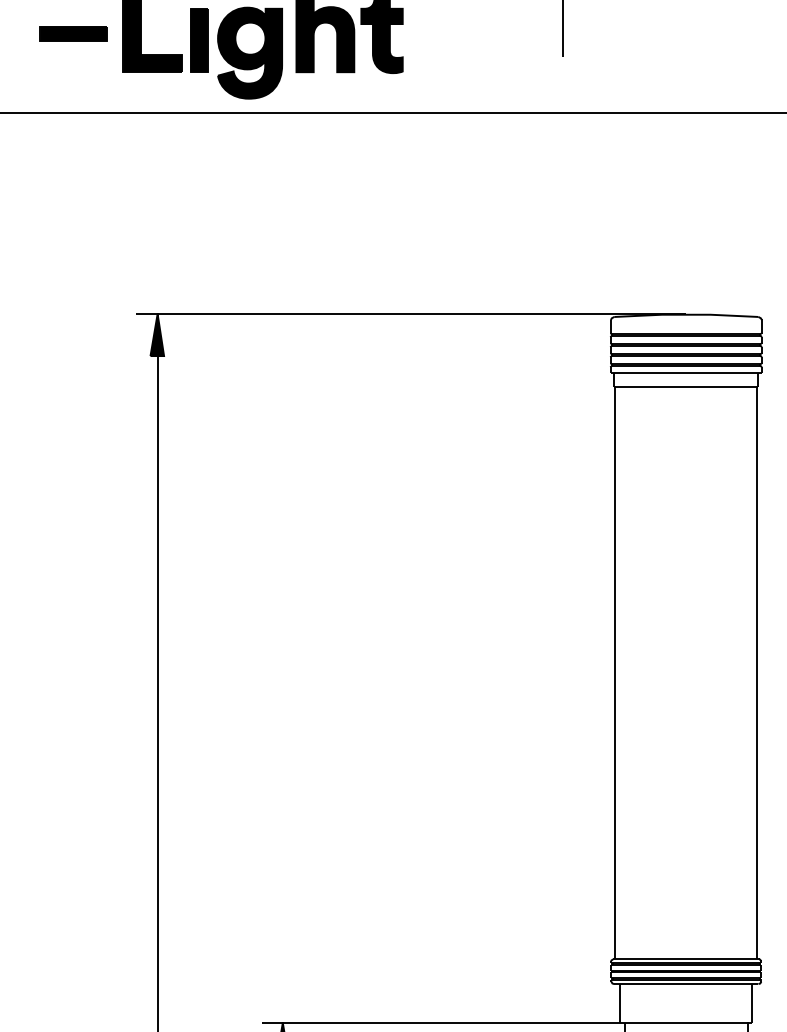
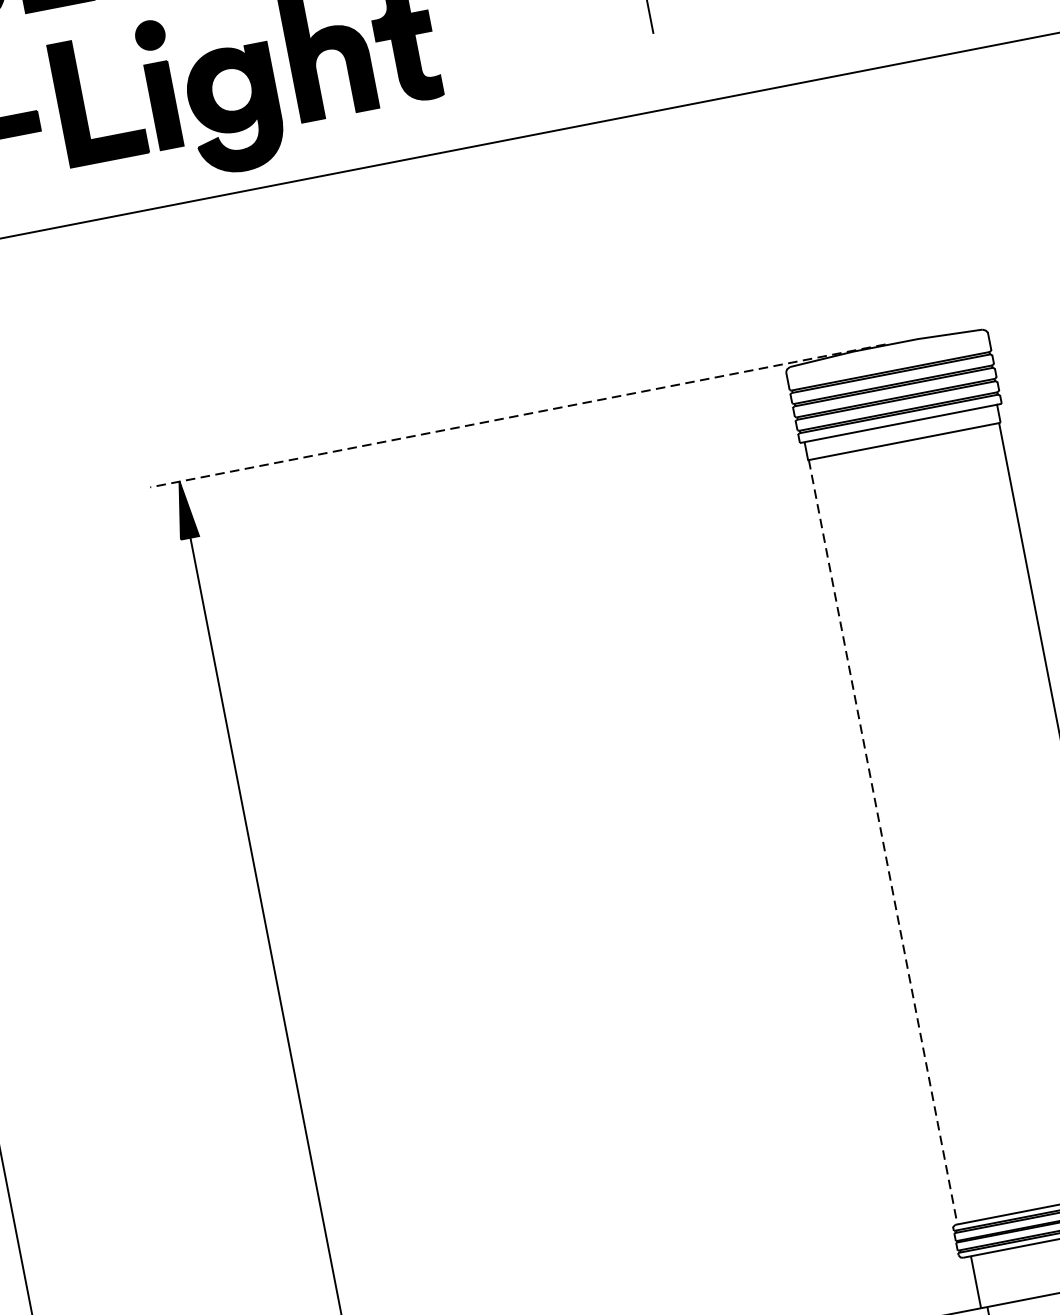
line: (410, 314) -> (517, 416), solid -> dashed
line: (614, 673) -> (882, 843), solid -> dashed

